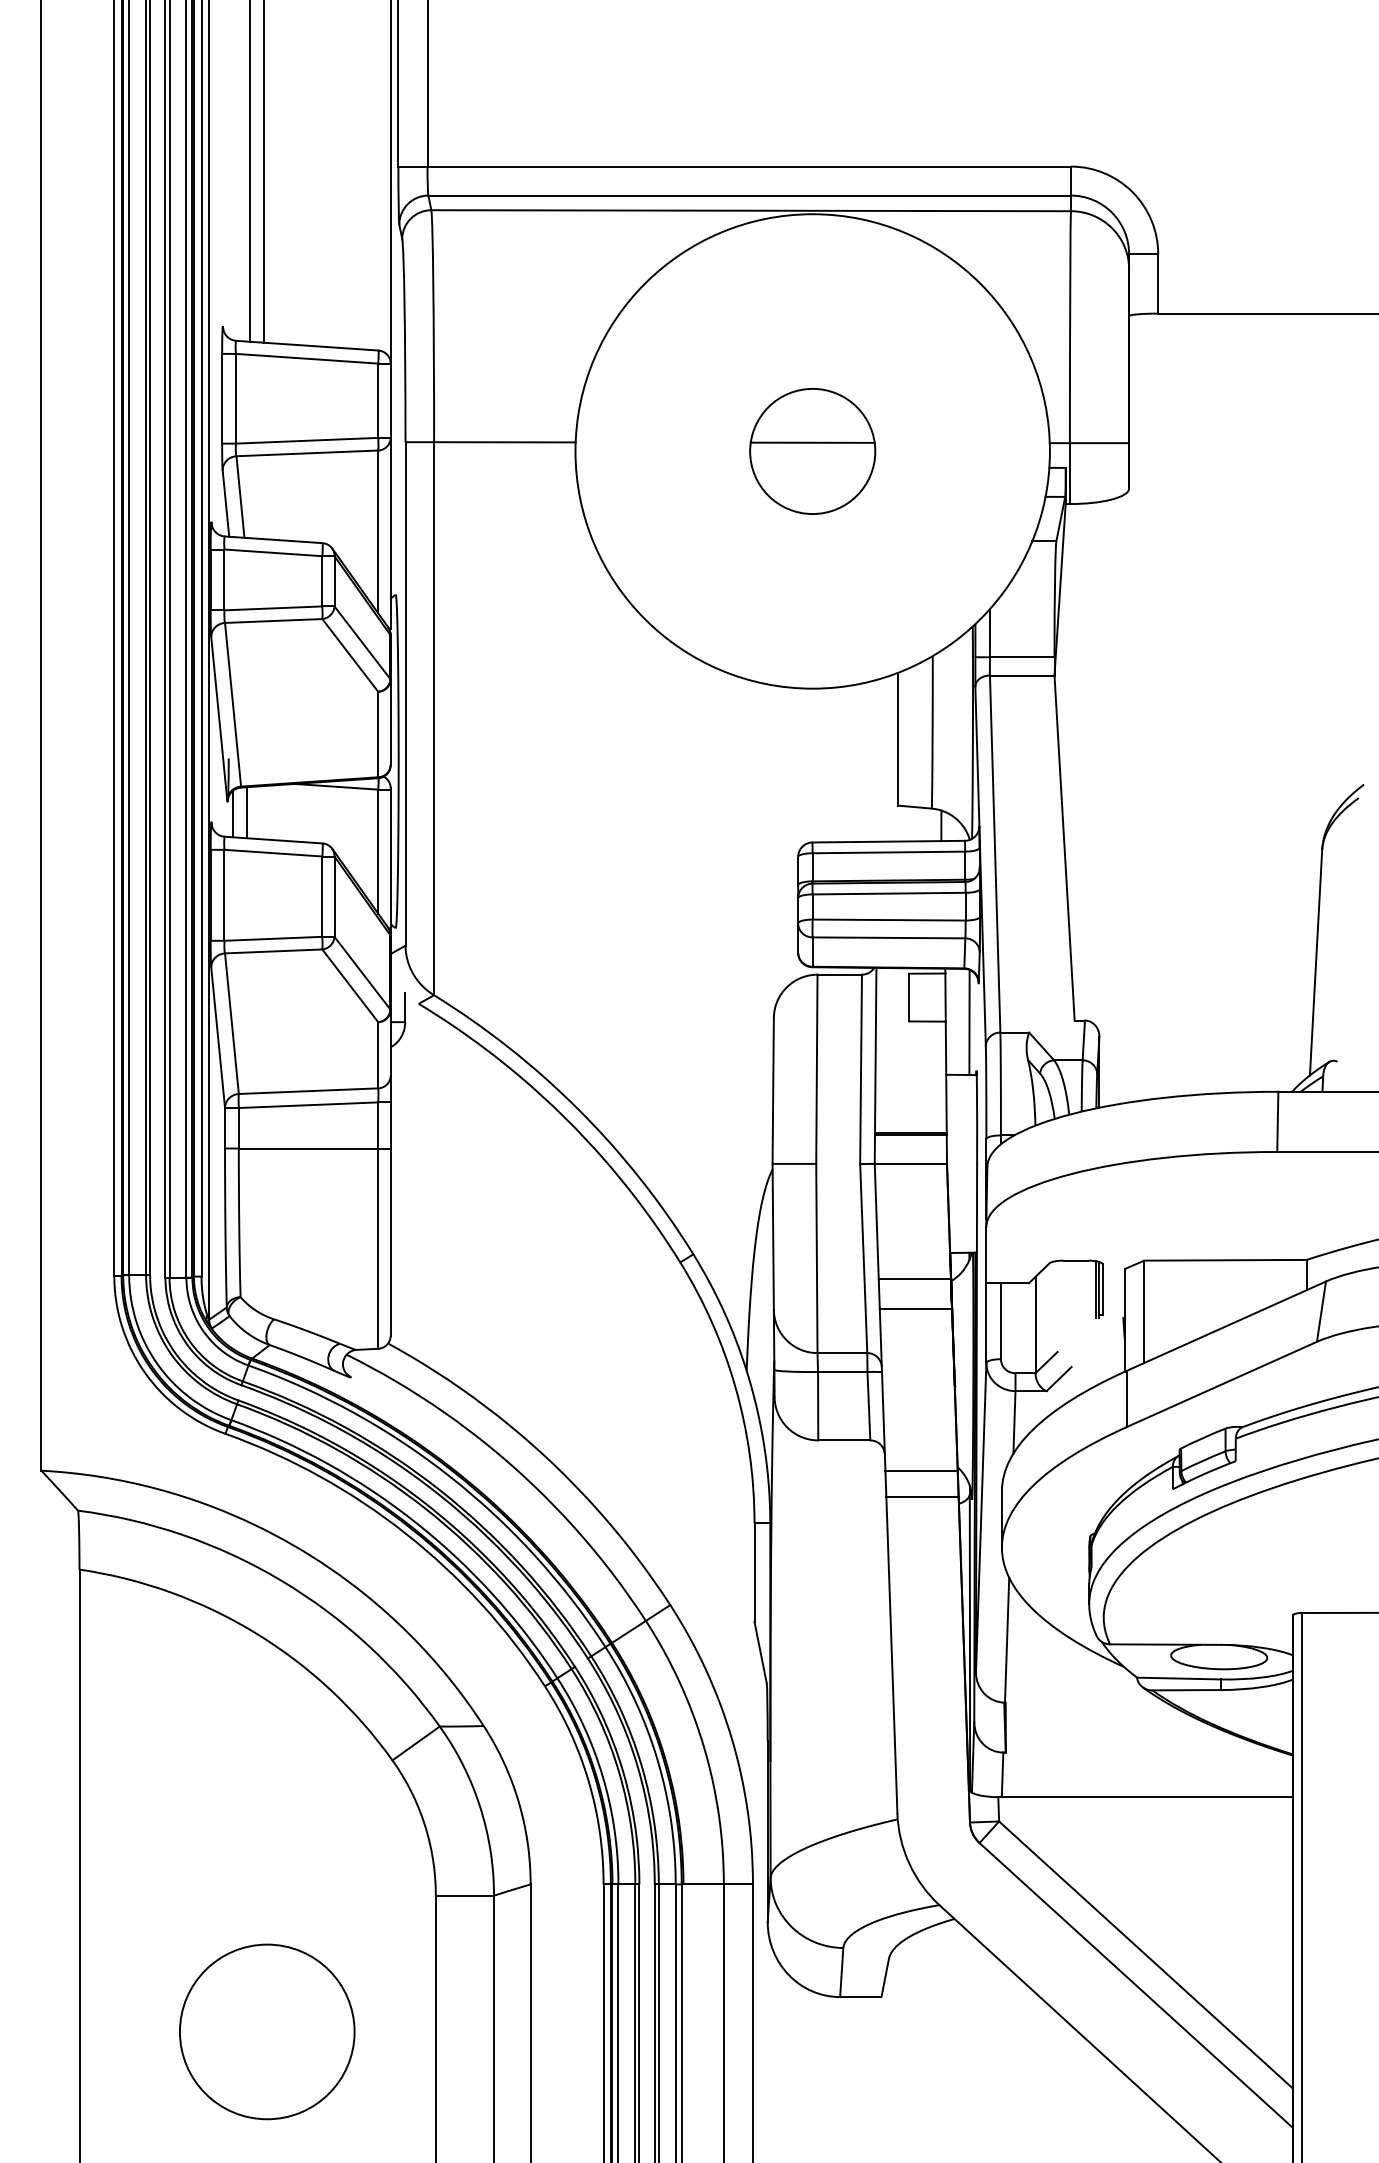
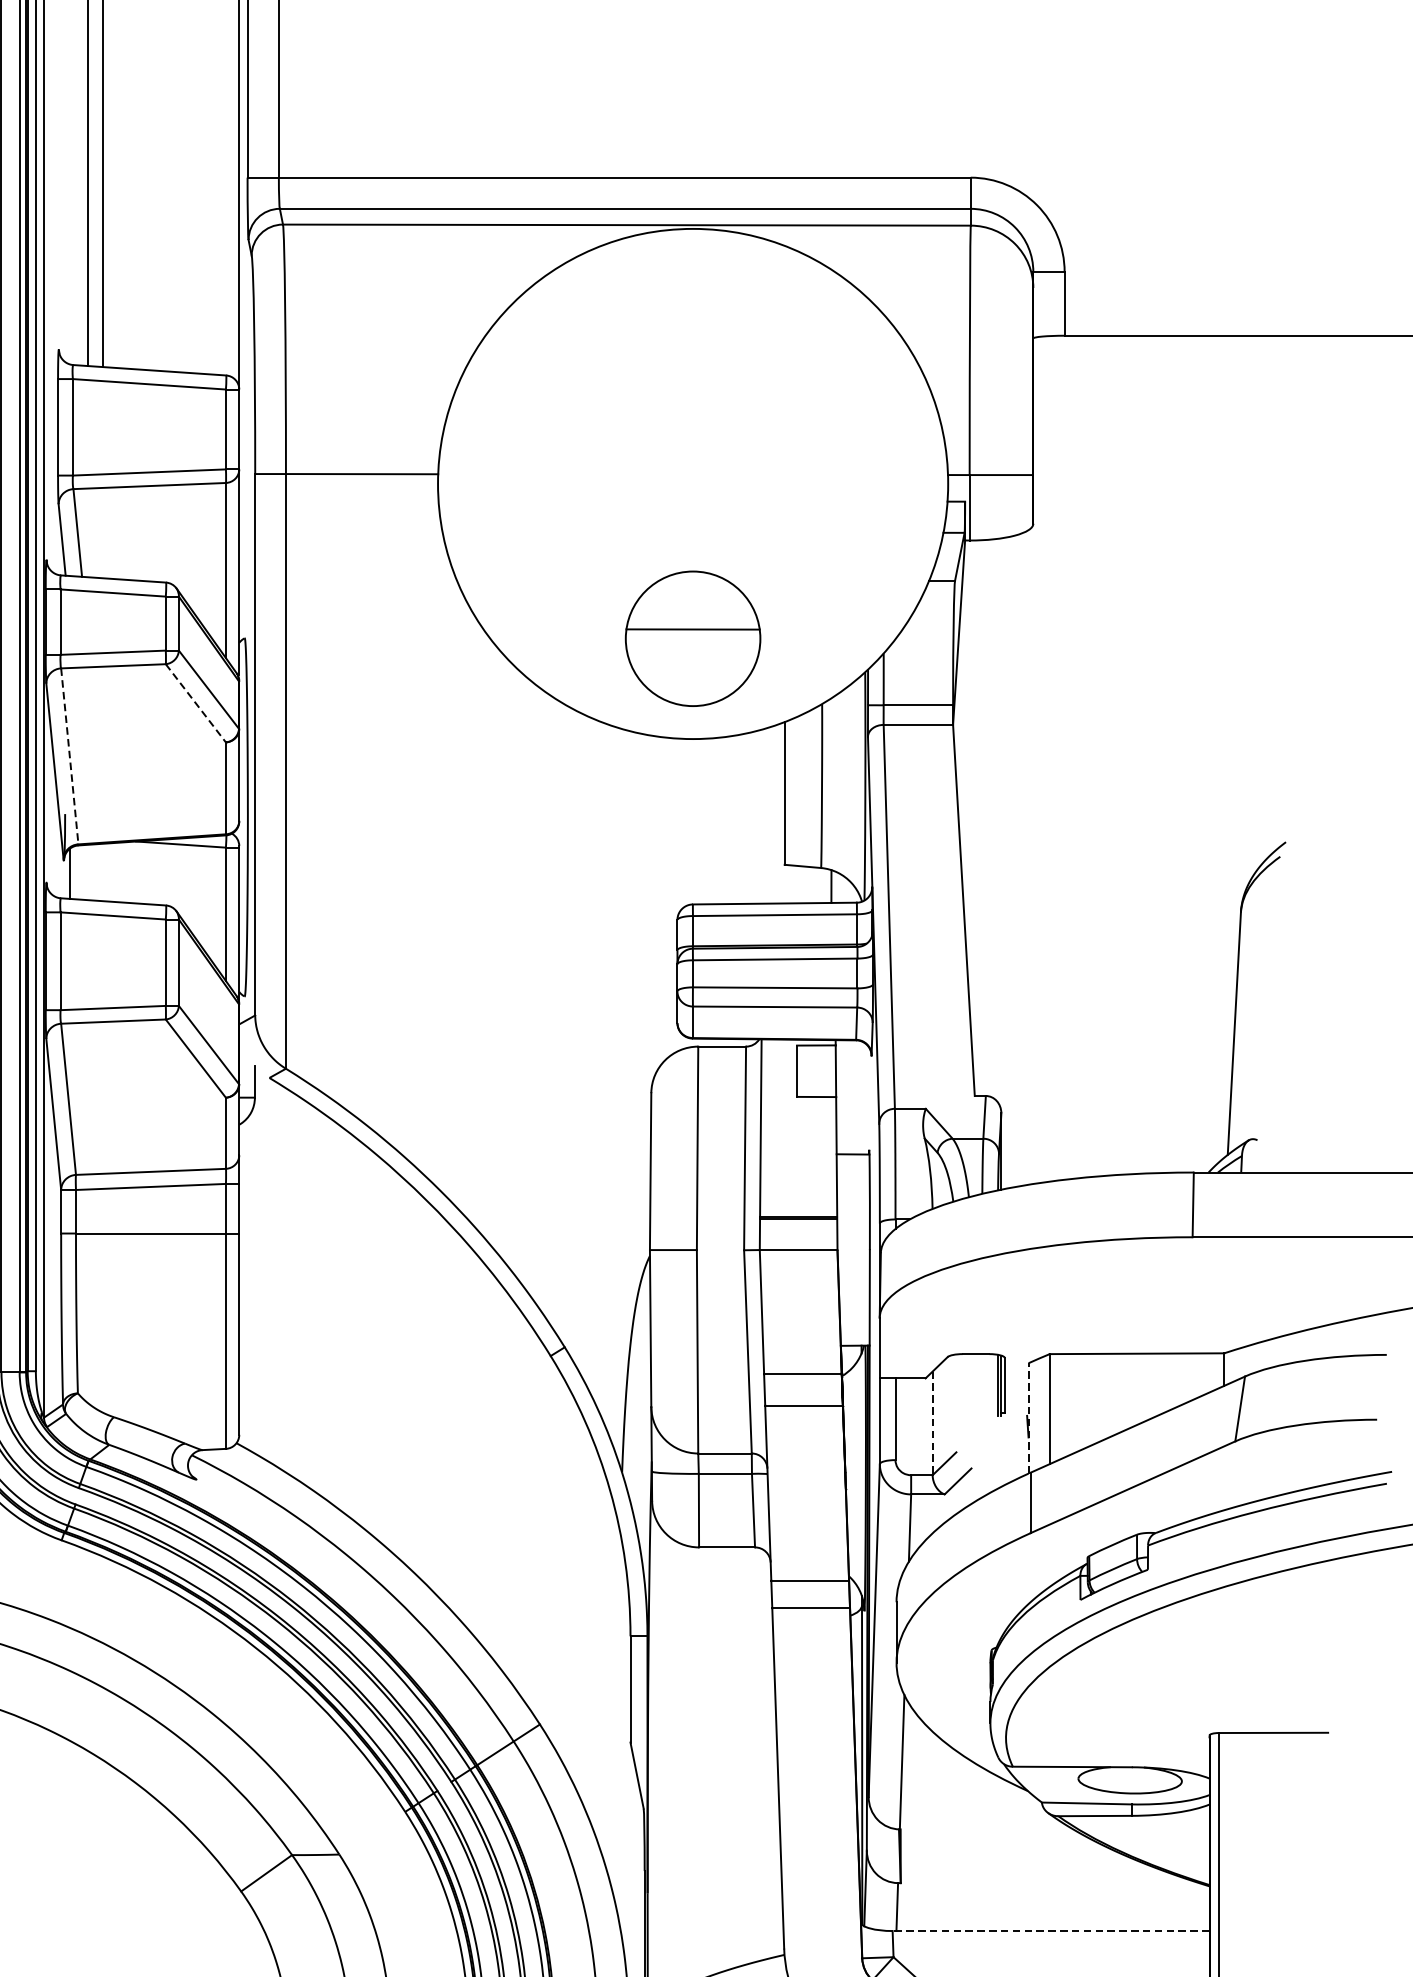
part: (812, 451) -> (692, 638), moved
line: (350, 655) -> (196, 703), solid -> dashed
line: (233, 705) -> (70, 757), solid -> dashed
line: (246, 812) -> (84, 872), removed
line: (969, 1022) -> (861, 1098), removed
line: (1124, 1319) -> (1028, 1417), solid -> dashed
line: (1035, 1325) -> (932, 1423), solid -> dashed
line: (1145, 1797) -> (1050, 1931), solid -> dashed

